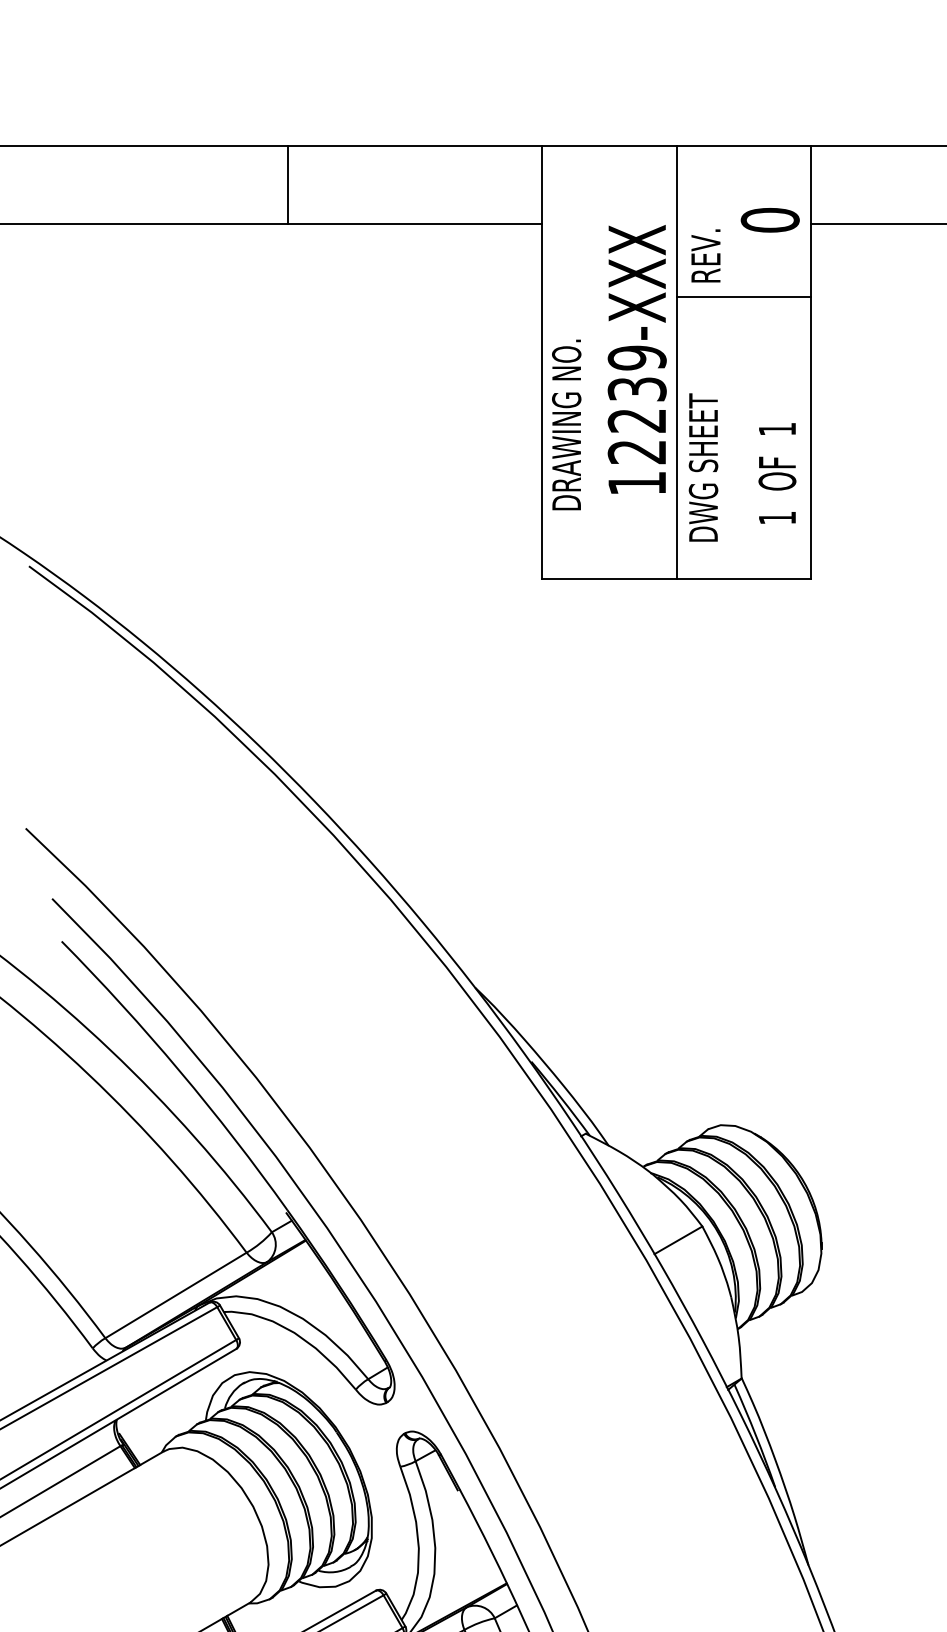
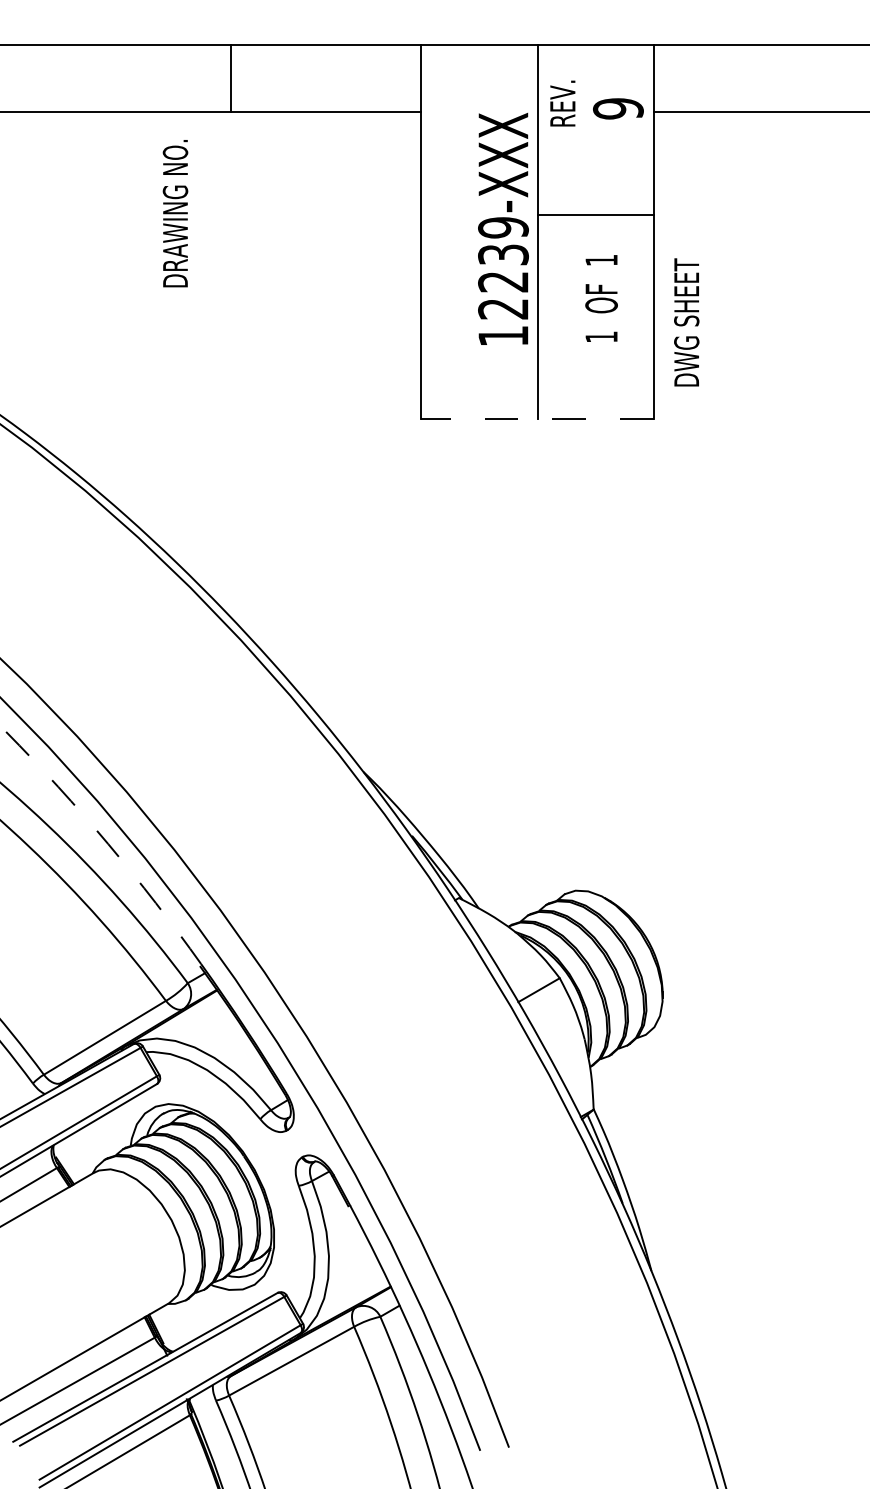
line: (287, 185) -> (230, 78), moved
text: (770, 219) -> (618, 108), 0 -> 9
text: (705, 255) -> (562, 103), moved
line: (743, 297) -> (595, 215), moved
text: (566, 424) -> (175, 213), moved
text: (703, 467) -> (686, 322), moved
text: (777, 473) -> (601, 298), moved
line: (676, 579) -> (537, 419), solid -> dashed
arc: (180, 1071) -> (108, 844), solid -> dashed

